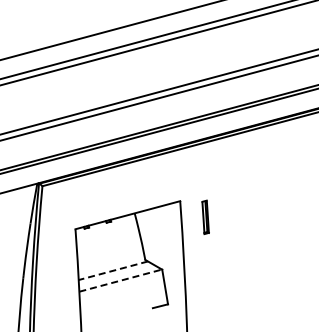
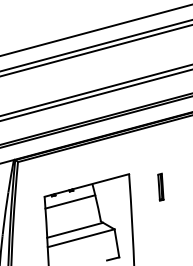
part: (205, 216) -> (160, 186), moved
line: (107, 235) -> (70, 201), added
line: (113, 270) -> (75, 230), dashed -> solid
line: (120, 280) -> (80, 238), dashed -> solid

